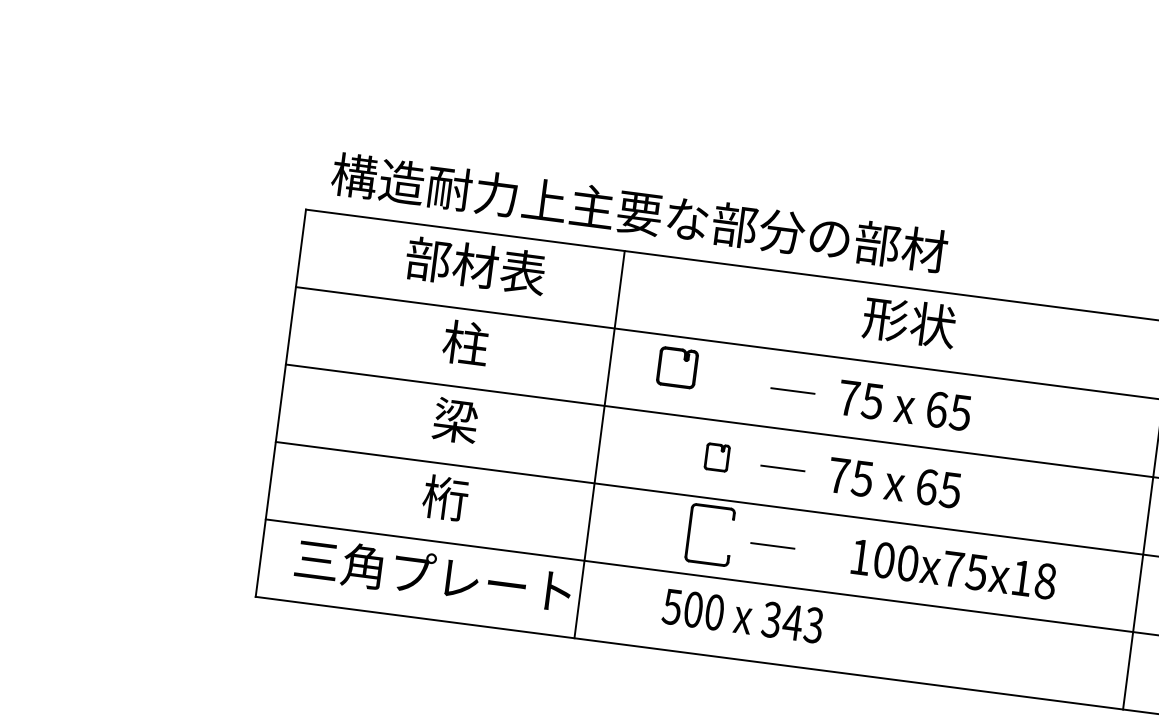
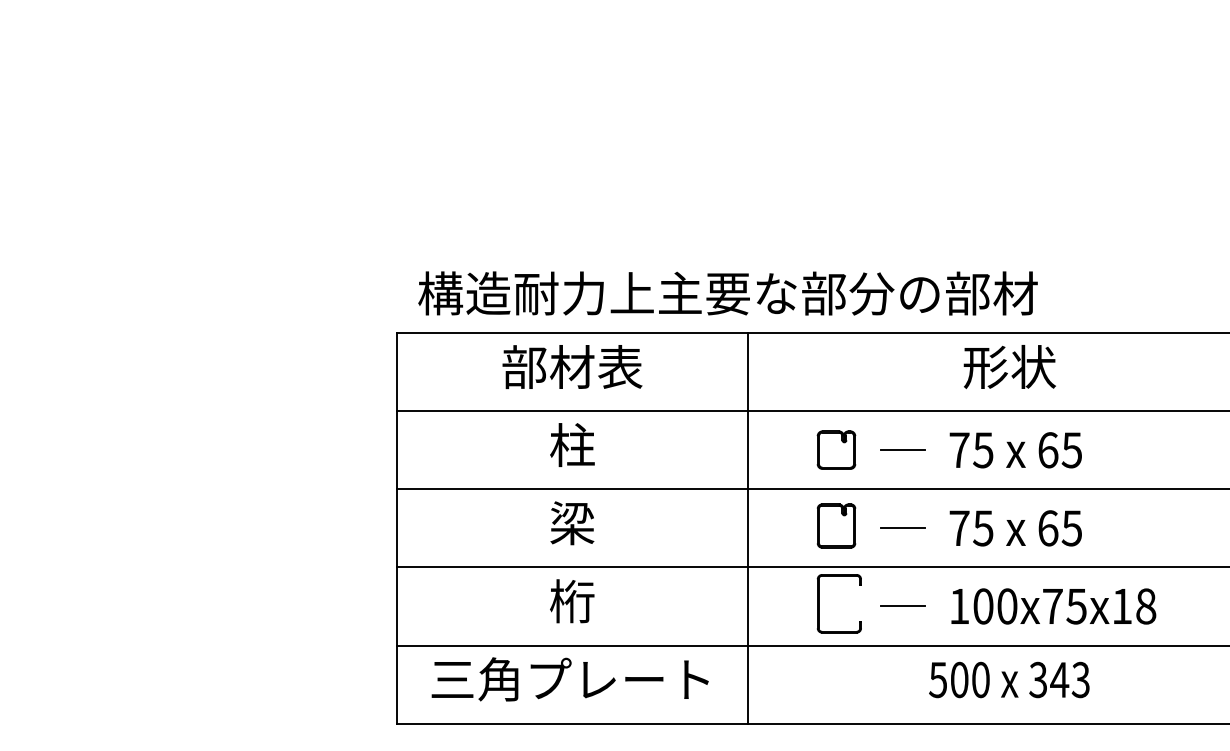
part: (677, 367) -> (836, 449), moved
line: (599, 444) -> (748, 528), moved
part: (717, 457) -> (836, 525), size x1.67
text: (953, 569) -> (1053, 606), moved
text: (743, 615) -> (1009, 679), moved

